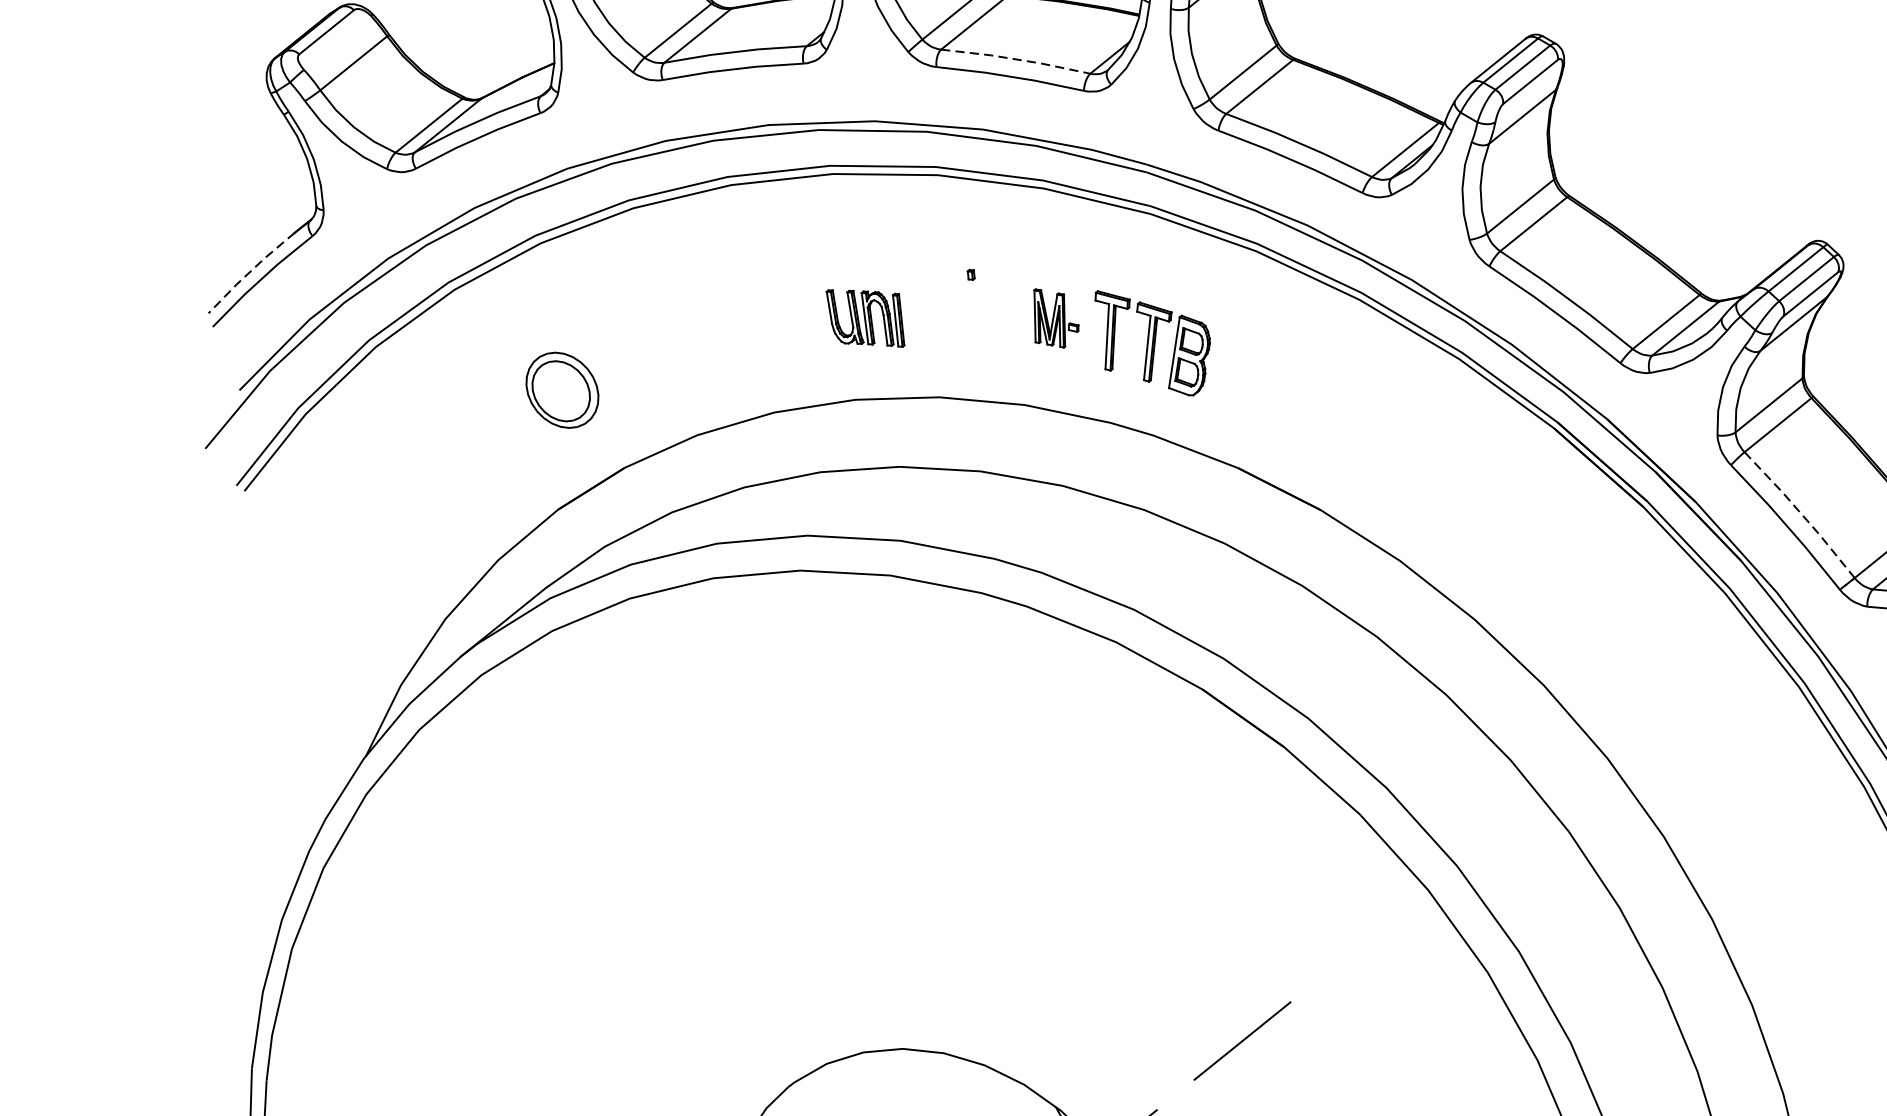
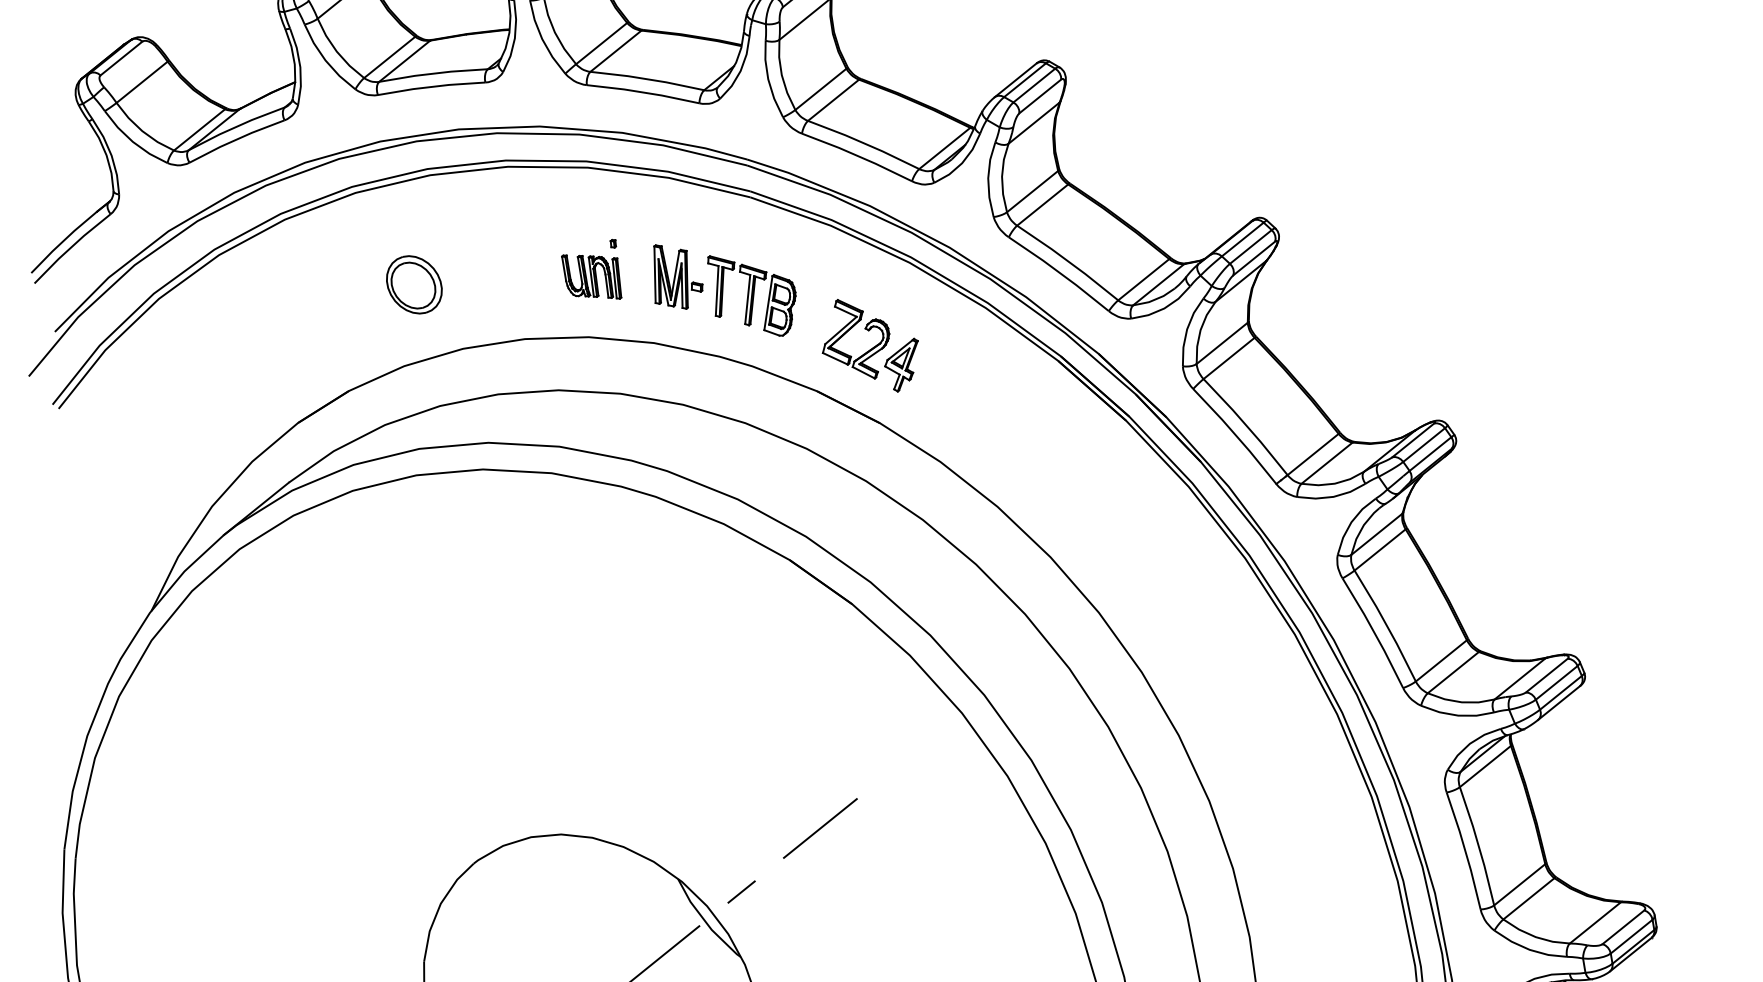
line: (1015, 59) -> (647, 79), dashed -> solid
line: (249, 271) -> (62, 241), dashed -> solid
part: (865, 317) -> (591, 276), moved
part: (1056, 317) -> (678, 276), size x1.43
part: (562, 389) -> (414, 284), moved
part: (1306, 408) -> (869, 345), added
line: (1802, 514) -> (1247, 426), dashed -> solid

